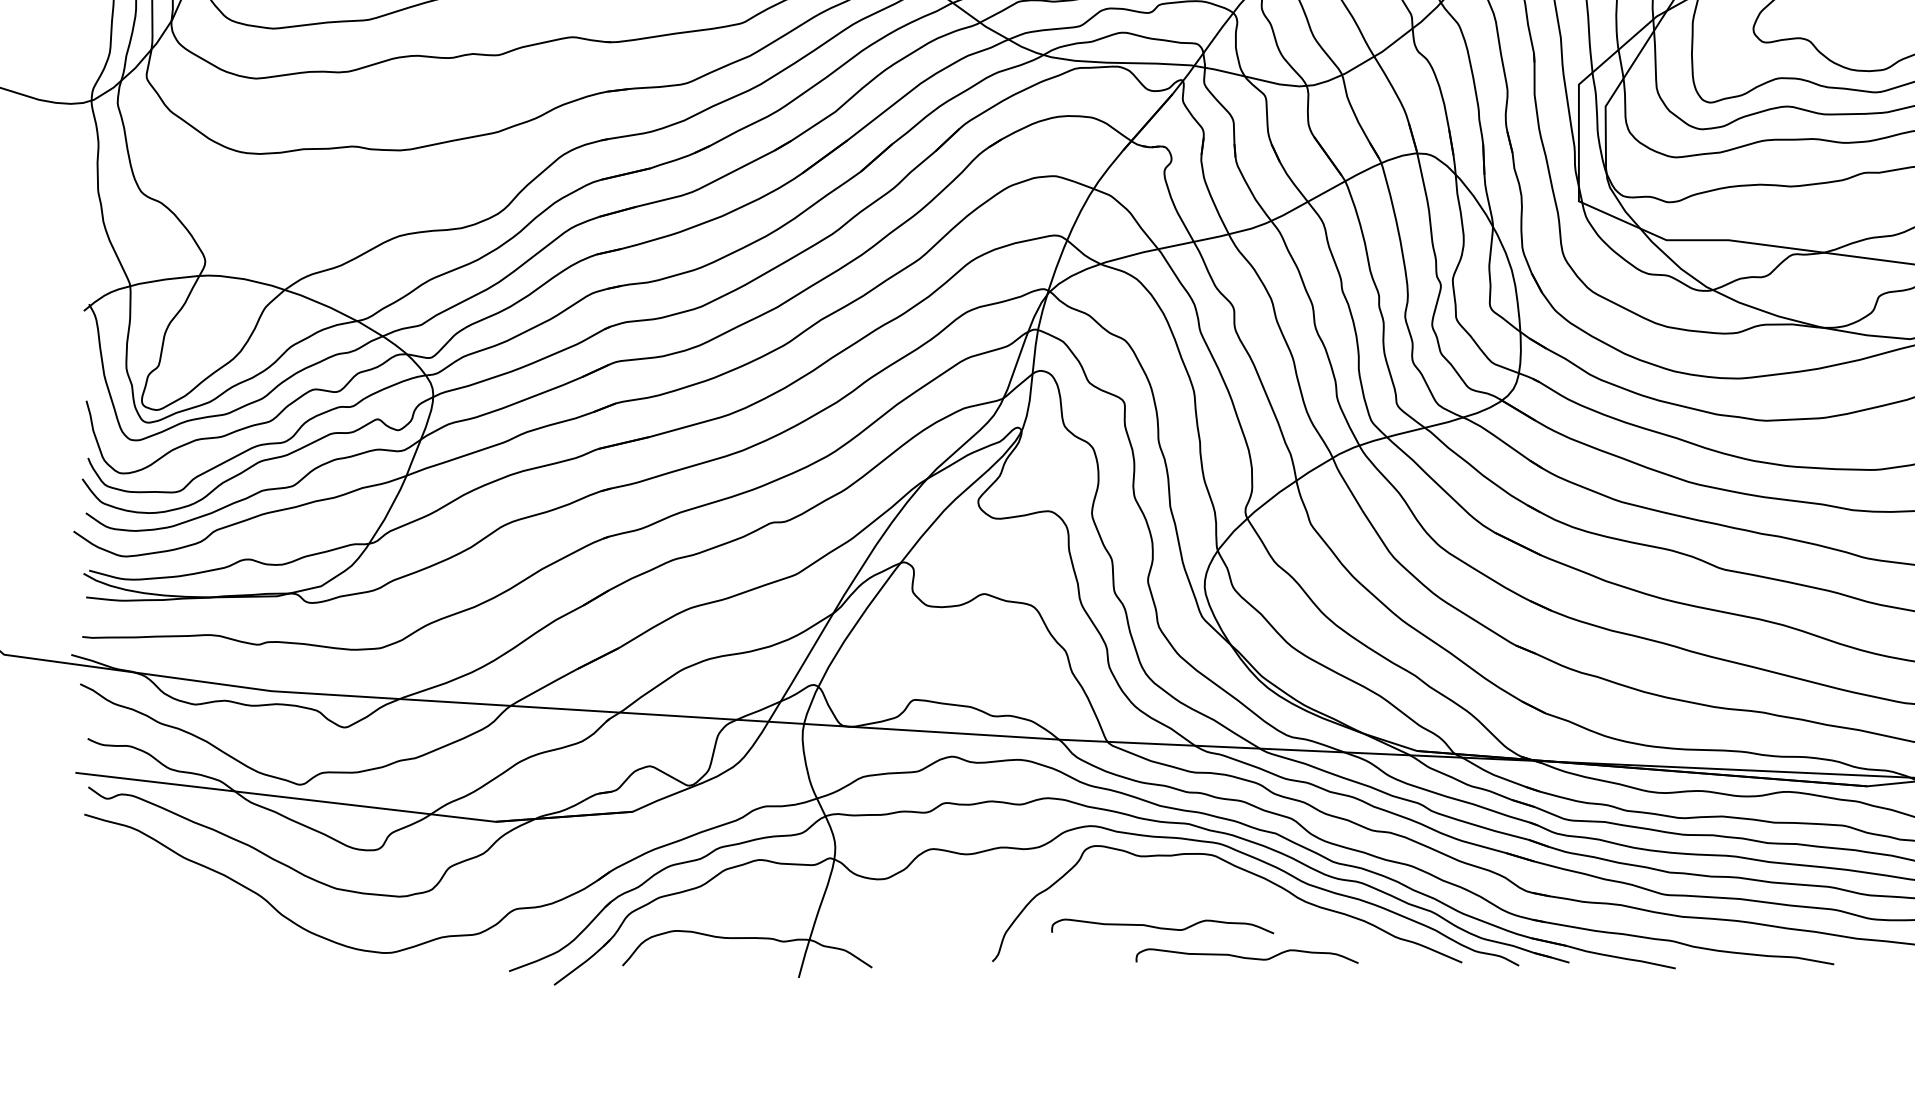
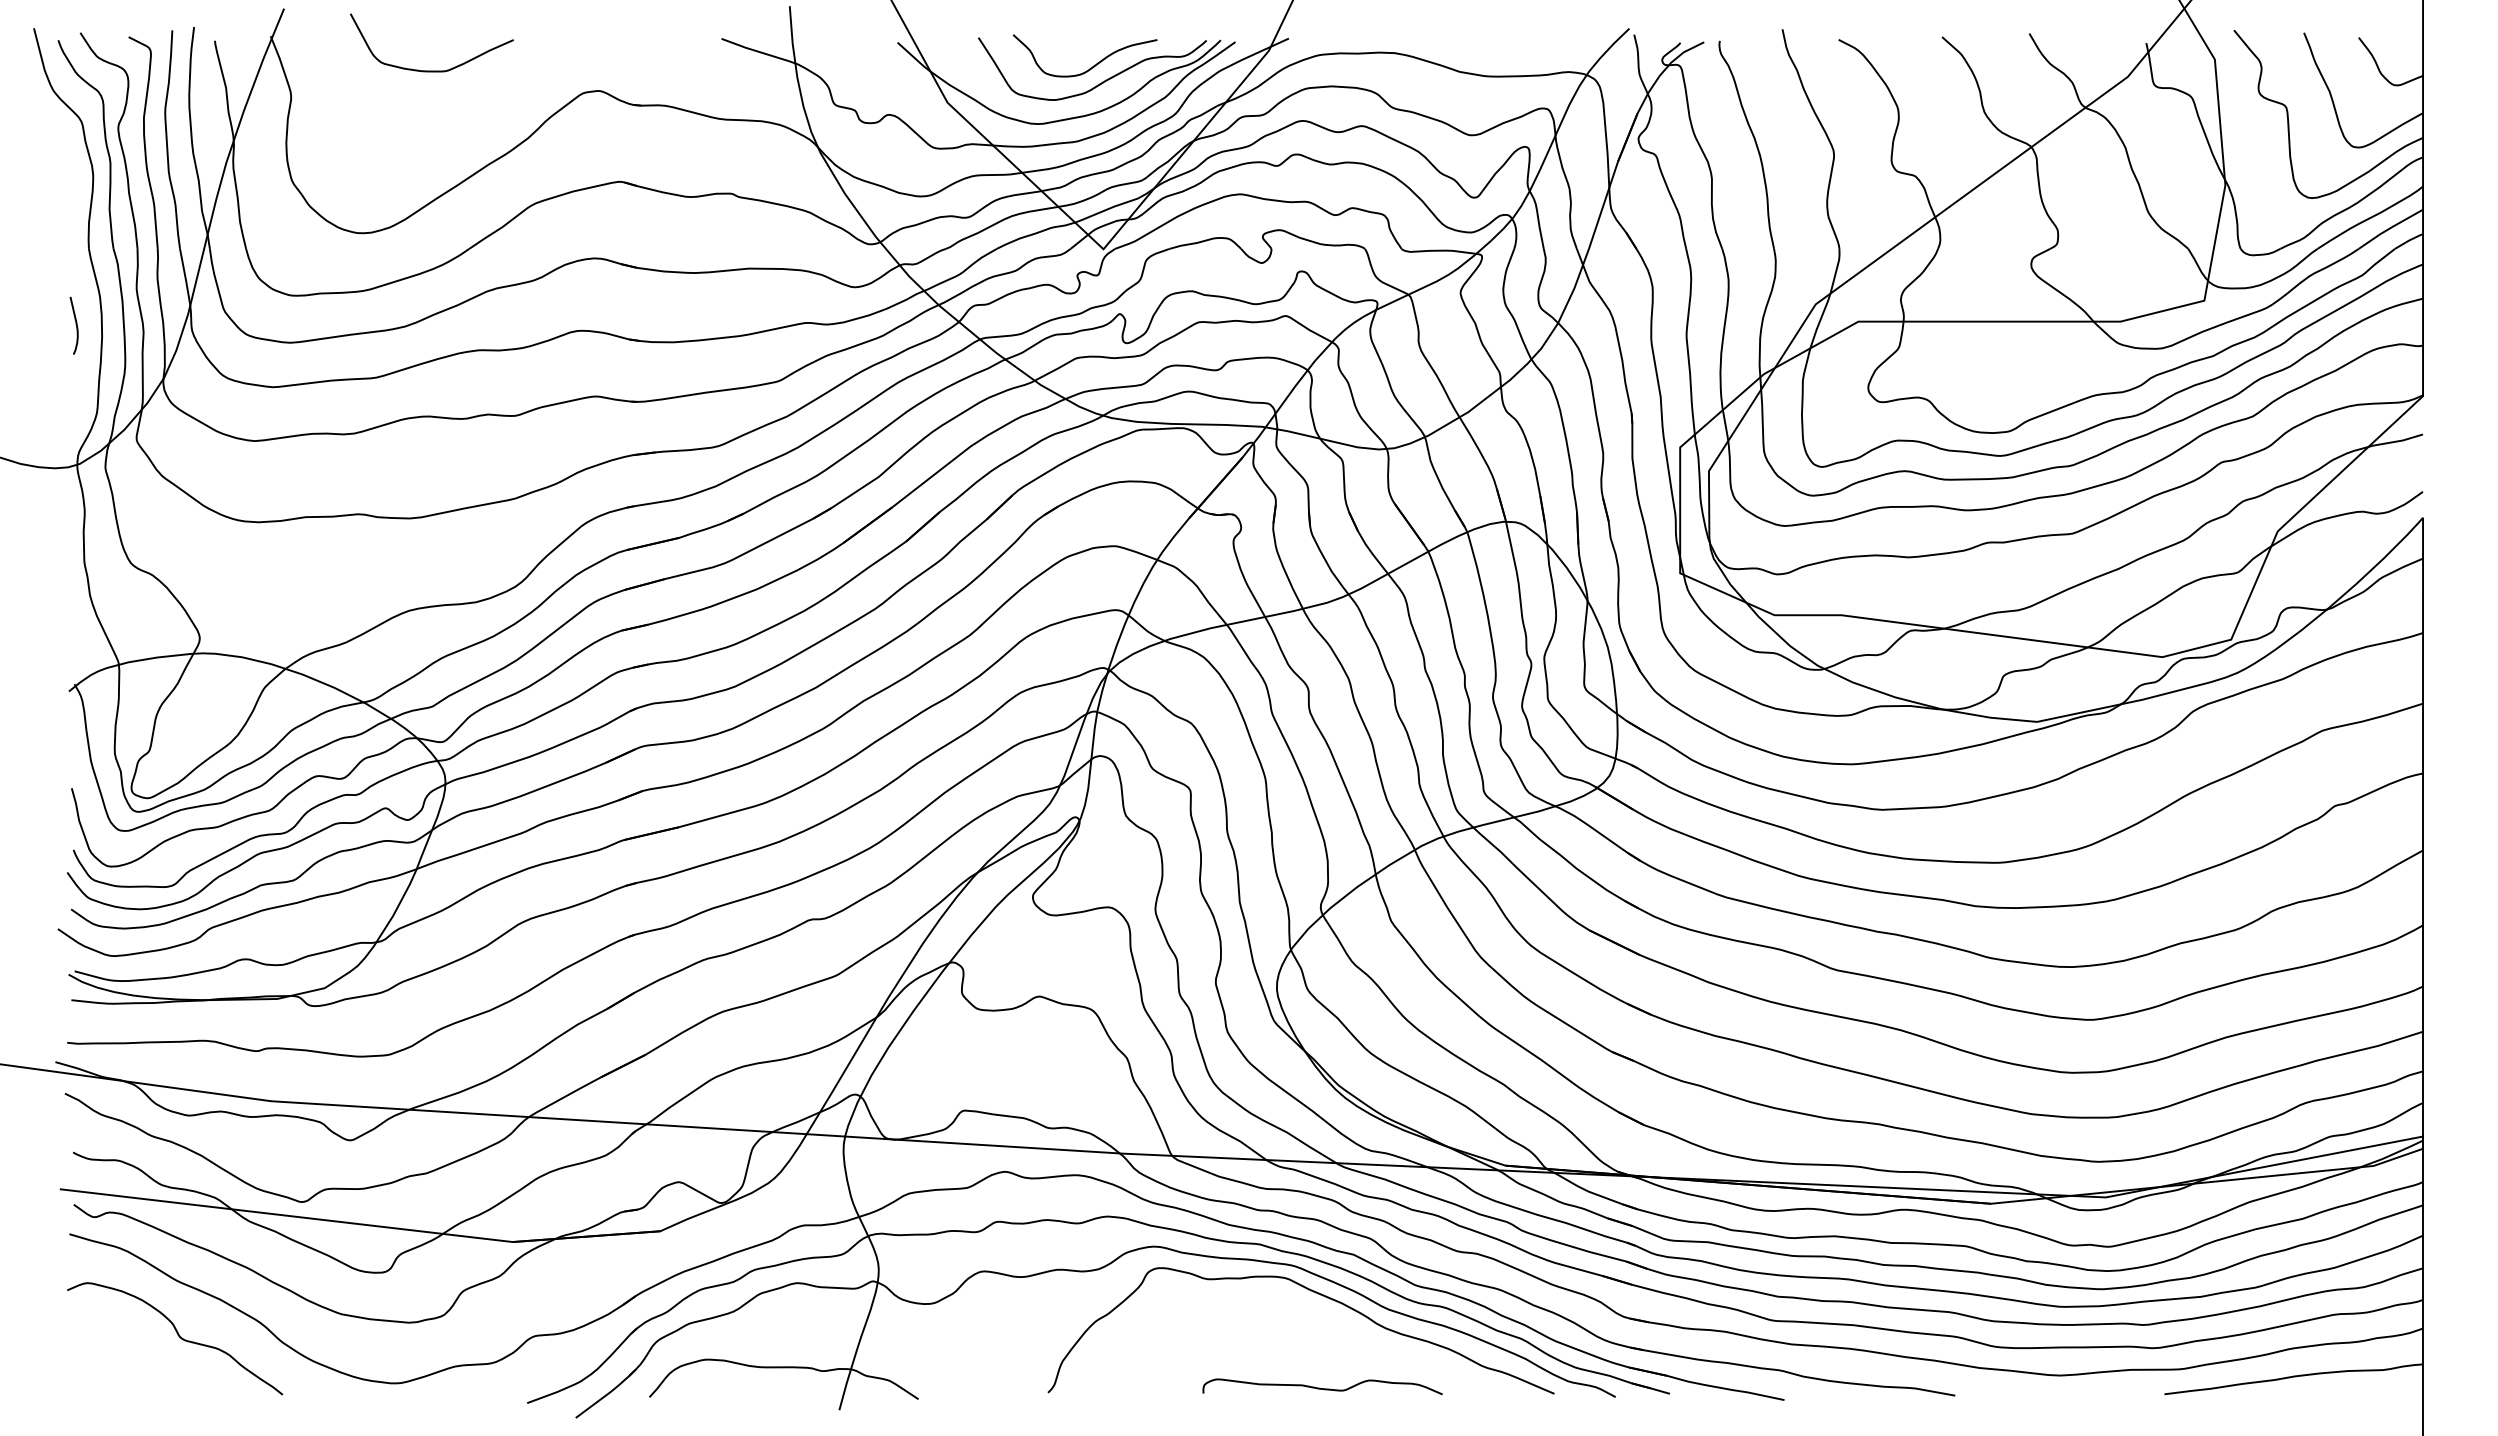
curve: (184, 908) -> (177, 1335), added
curve: (1162, 928) -> (1231, 1356), removed

